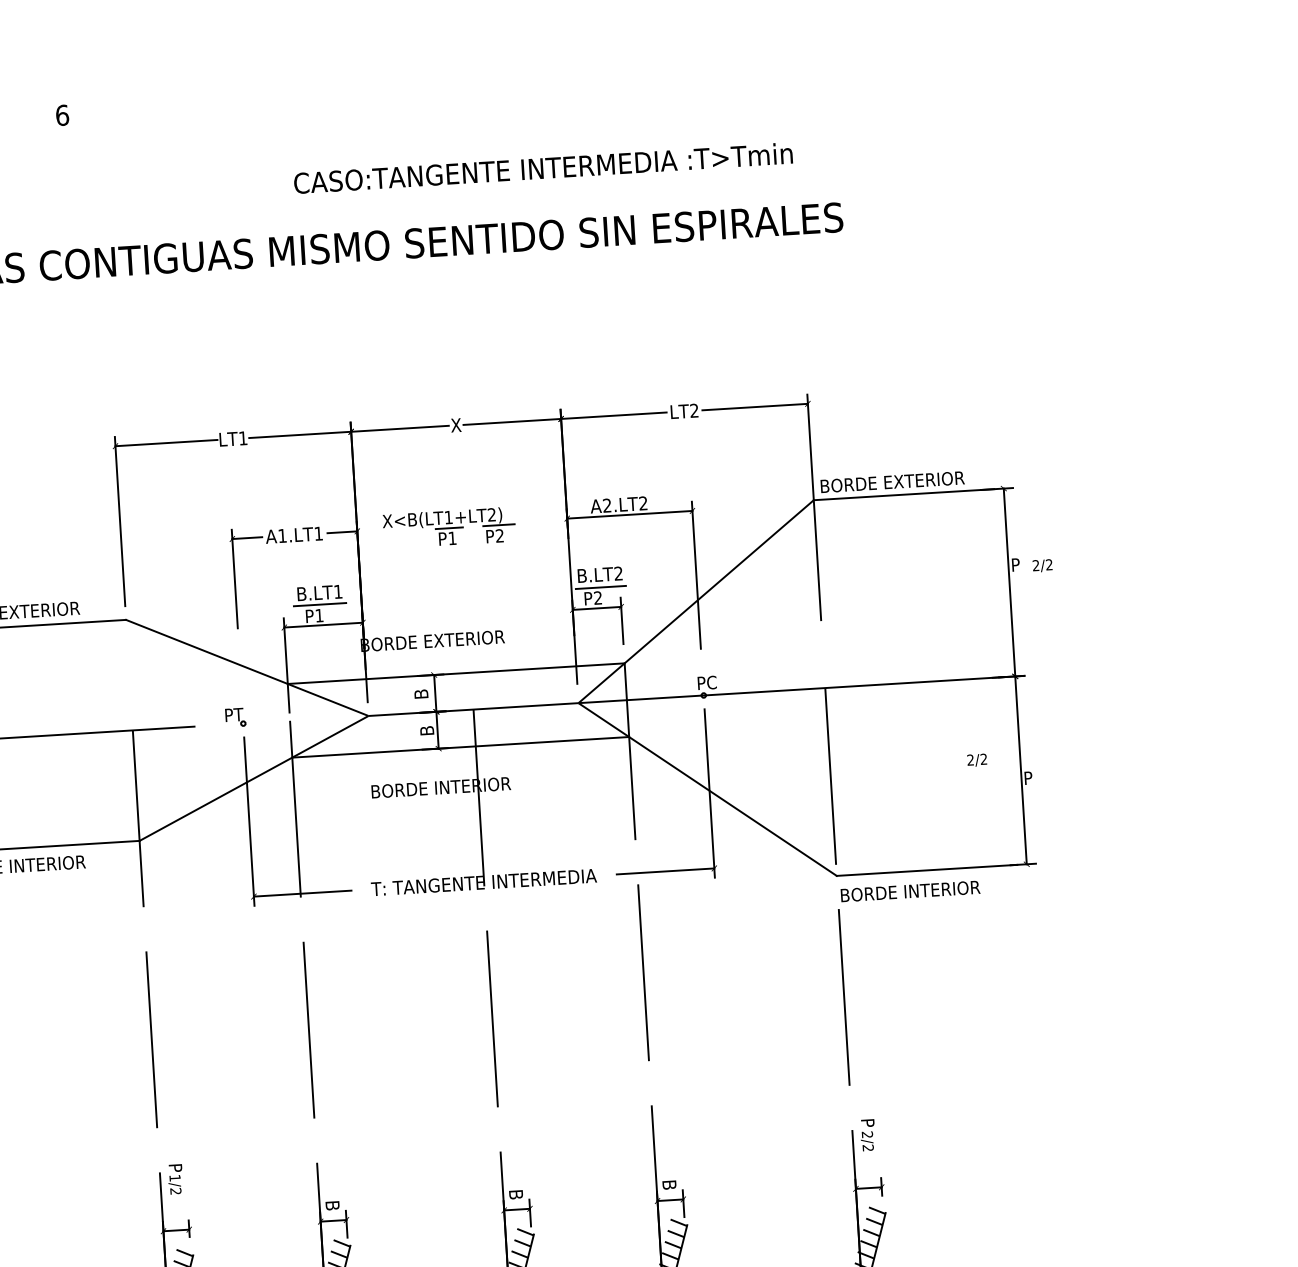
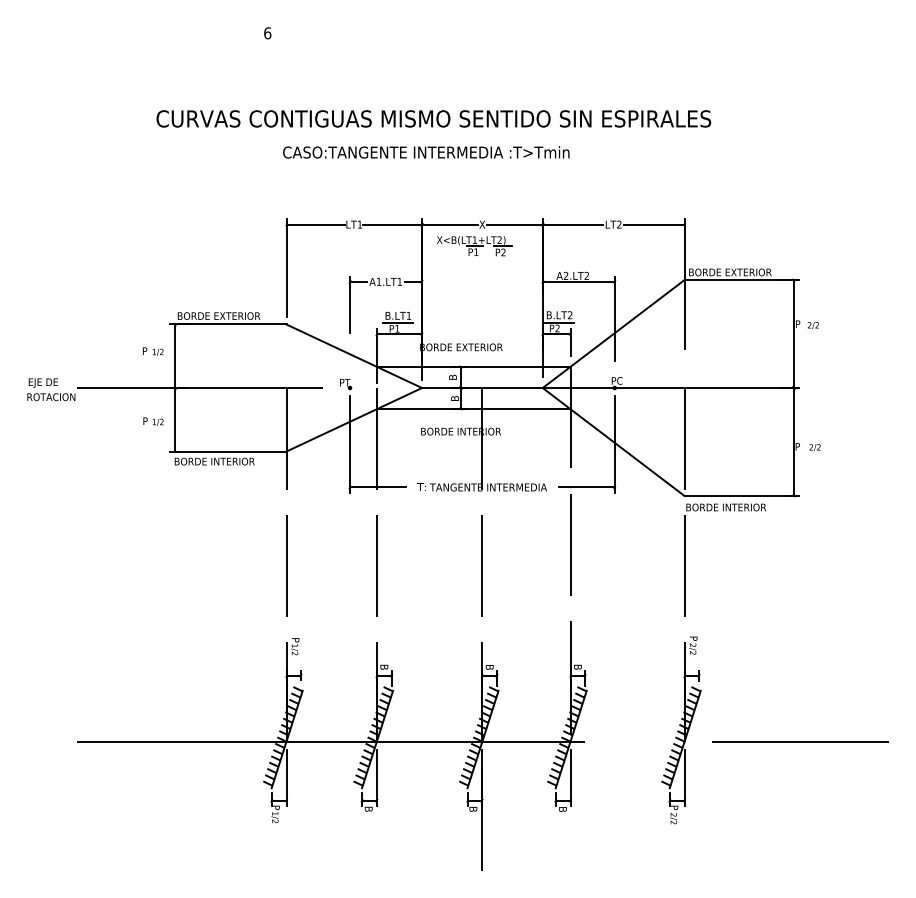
text: (543, 168) -> (426, 152), moved
part: (448, 528) -> (474, 246), moved
text: (976, 759) -> (814, 447), moved

